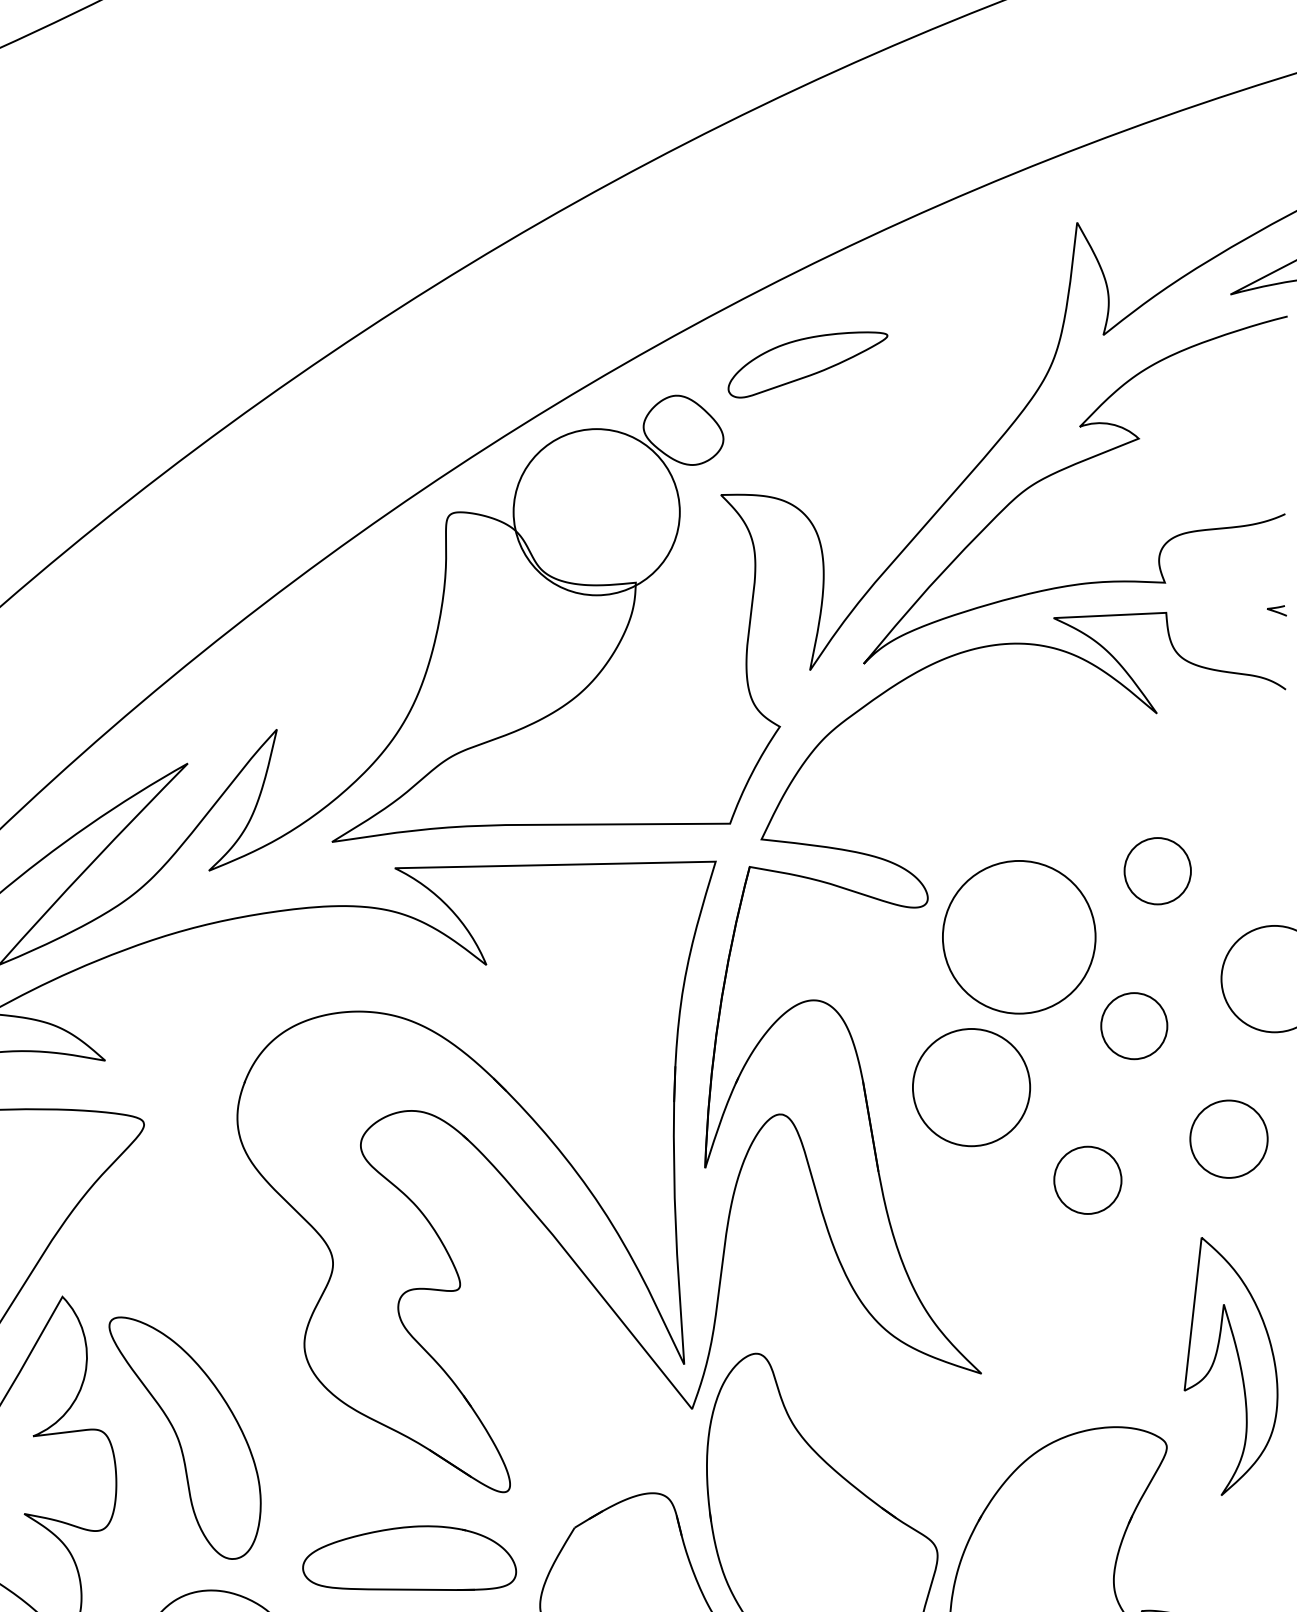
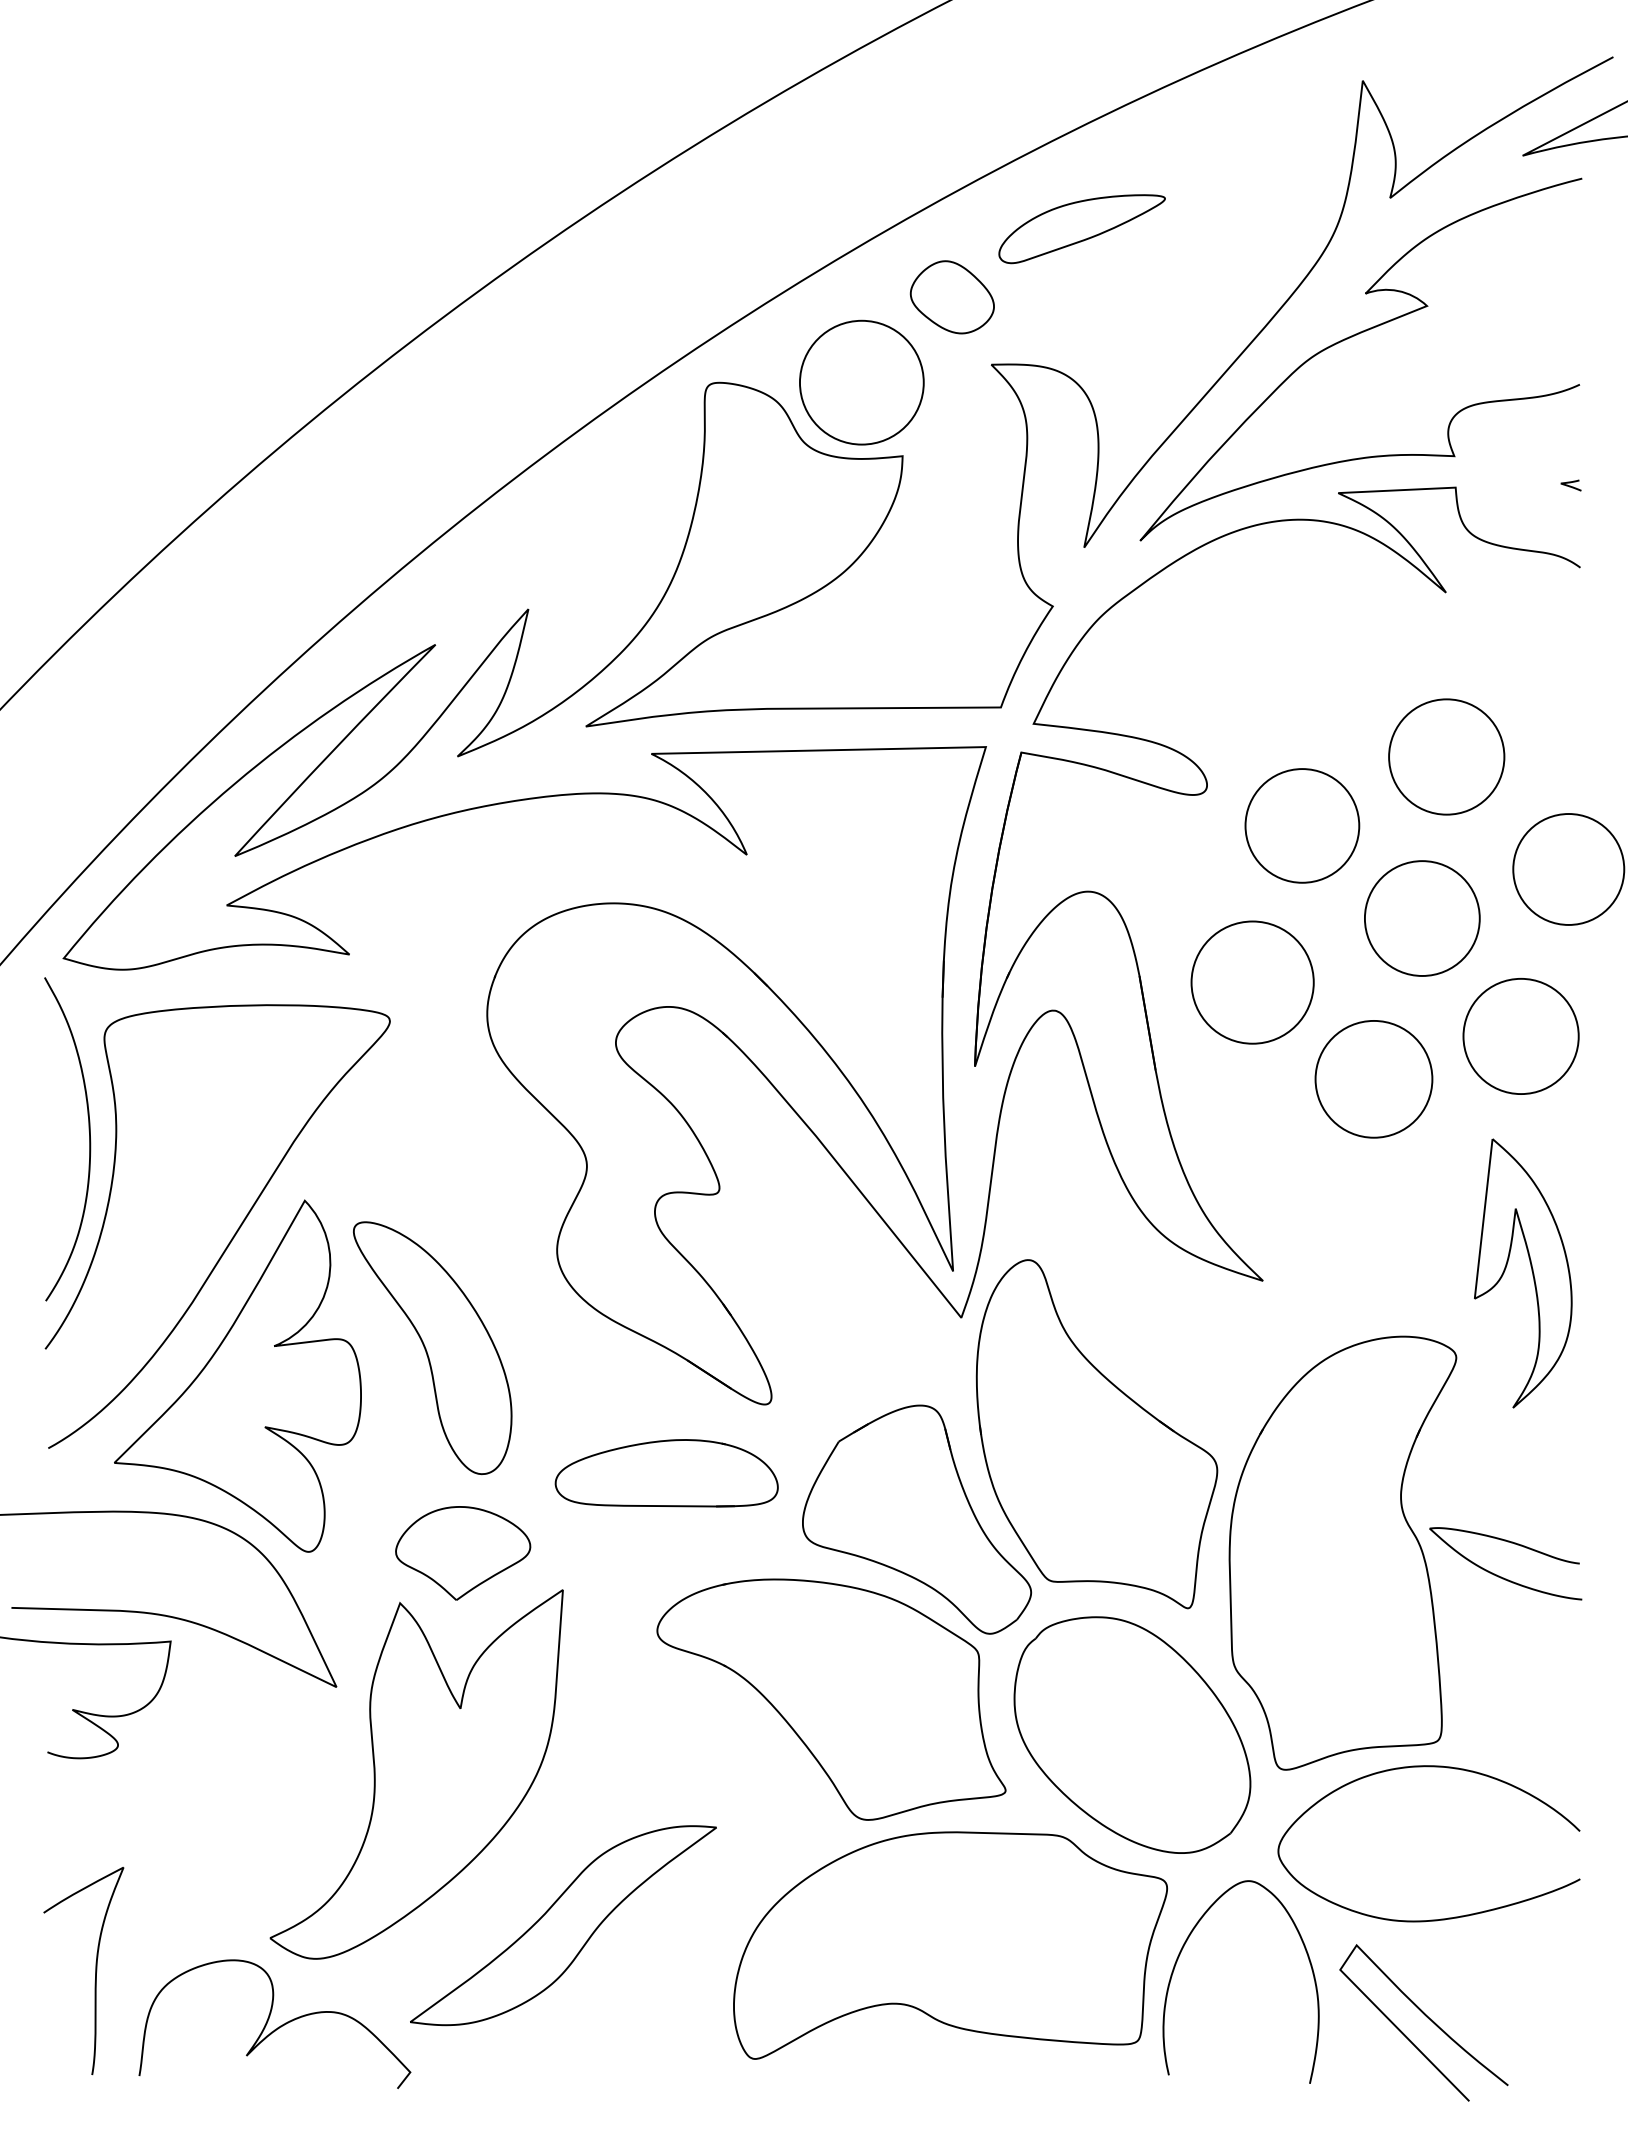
circle: (596, 512) -> (861, 382), size x0.71
circle: (1157, 870) -> (1446, 756), size x1.67
circle: (1019, 936) -> (1302, 825), size x0.71
circle: (1133, 1026) -> (1421, 918), size x1.67
circle: (1228, 1139) -> (1520, 1036), size x1.43
circle: (1087, 1179) -> (1373, 1078), size x1.67

